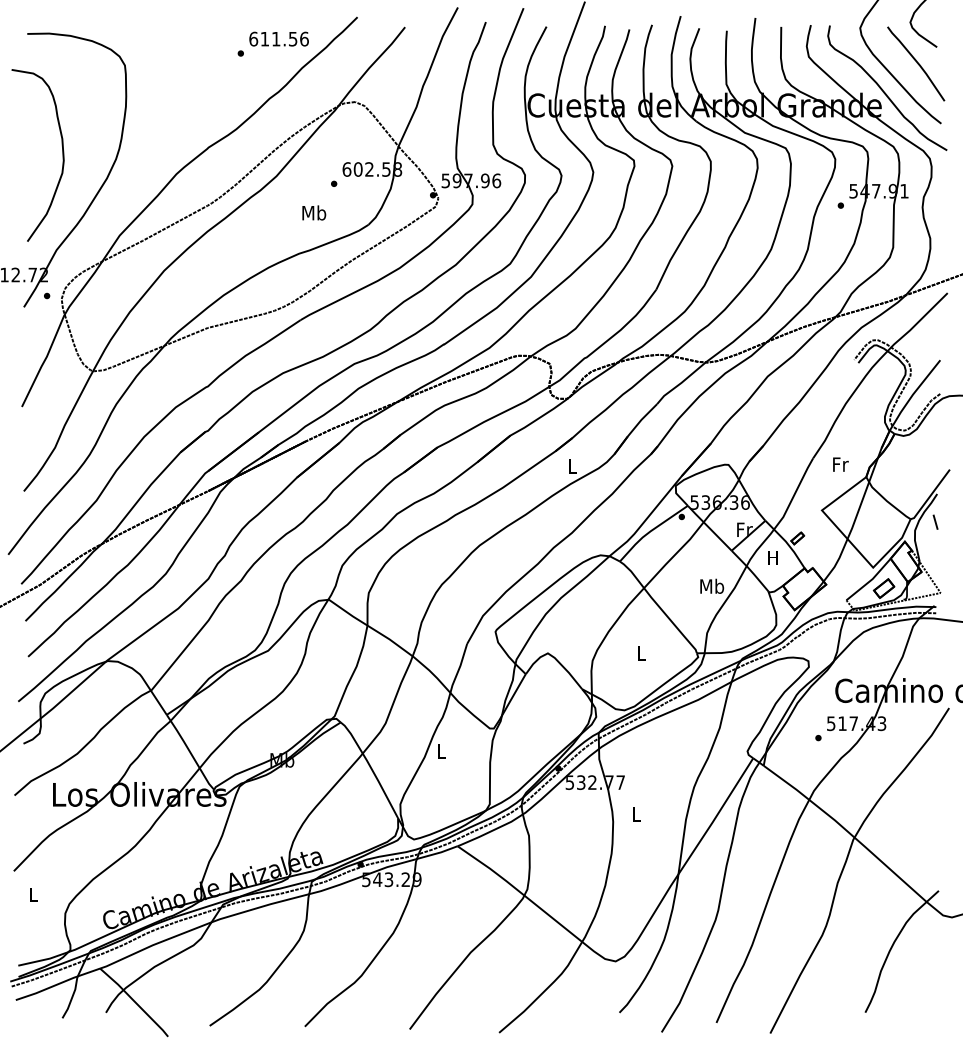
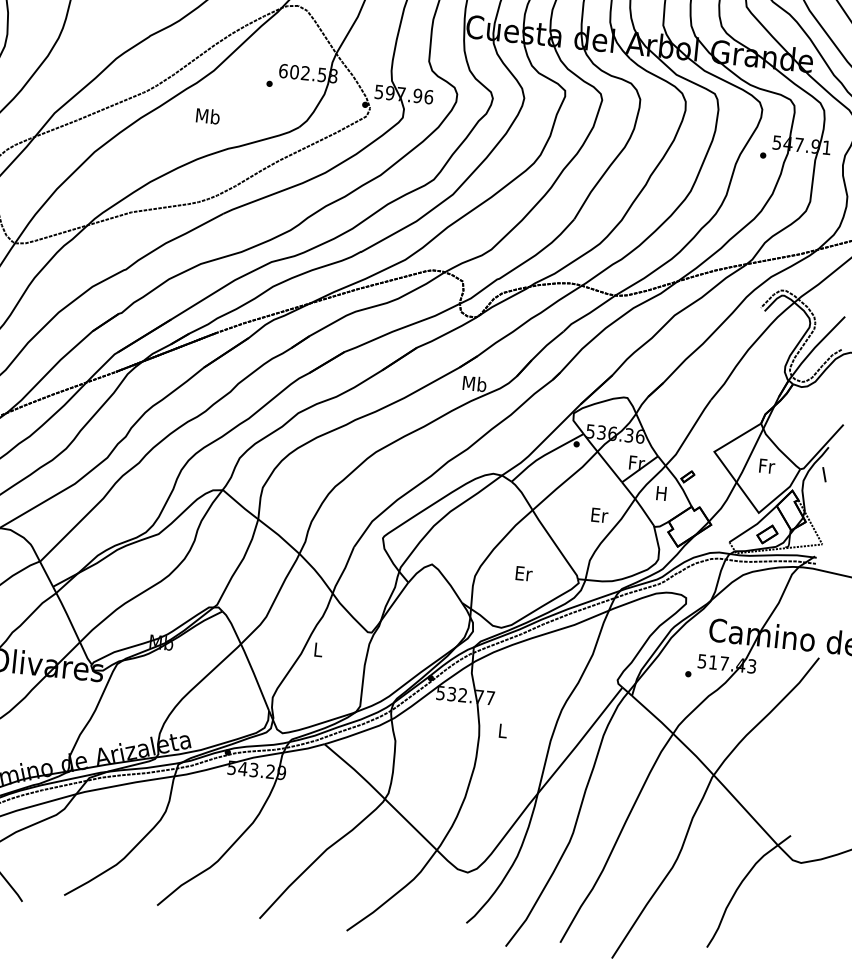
text: (314, 212) -> (208, 115), moved
text: (840, 464) -> (766, 466), moved
text: (572, 465) -> (474, 383), L -> Mb
text: (712, 585) -> (599, 514), Mb -> Er
text: (641, 653) -> (523, 573), L -> Er

